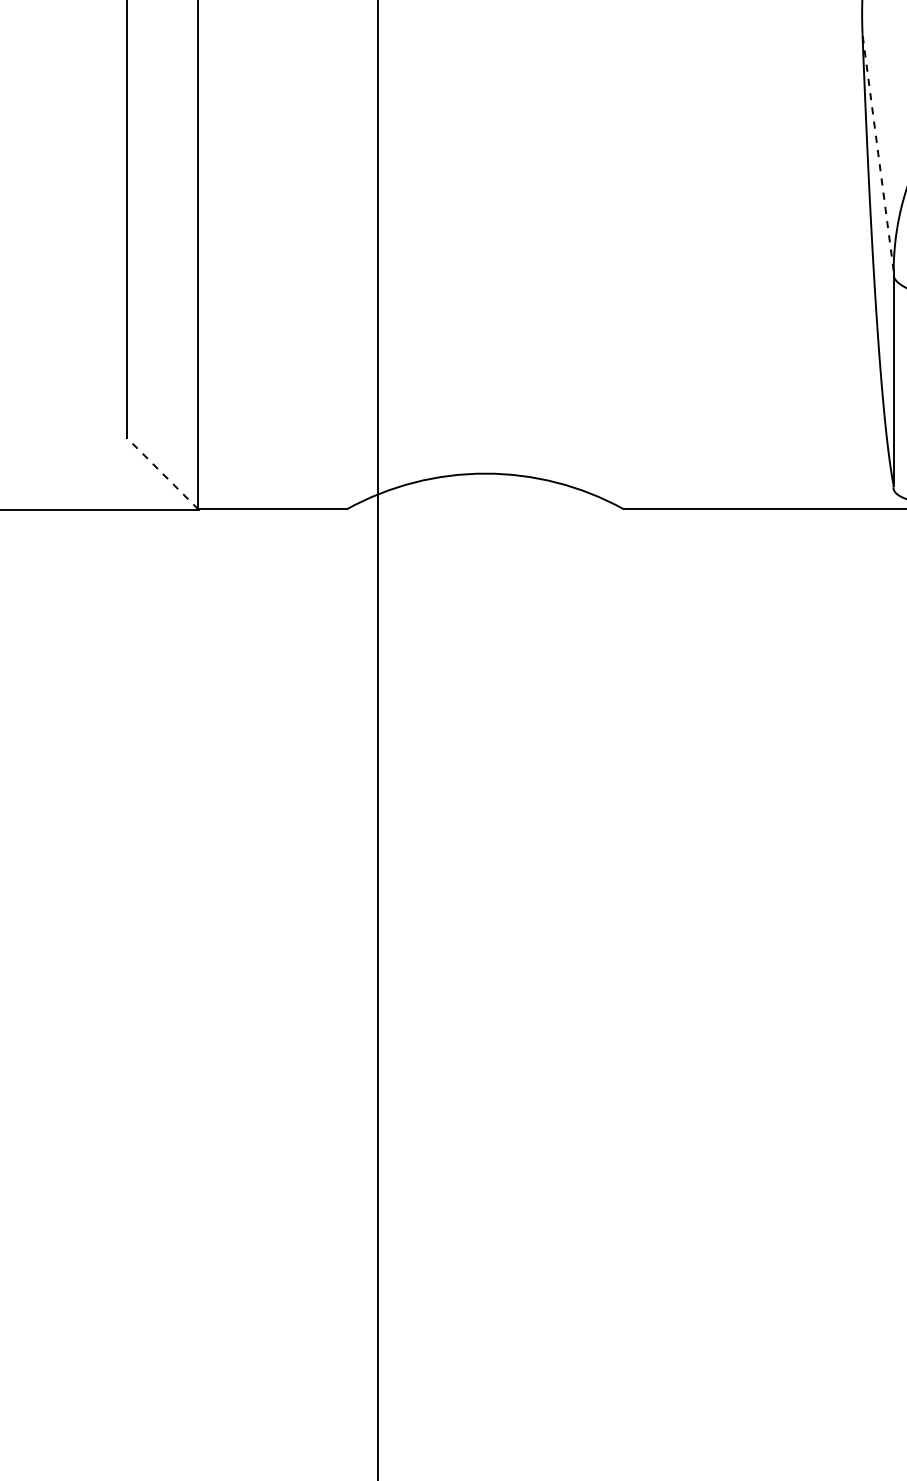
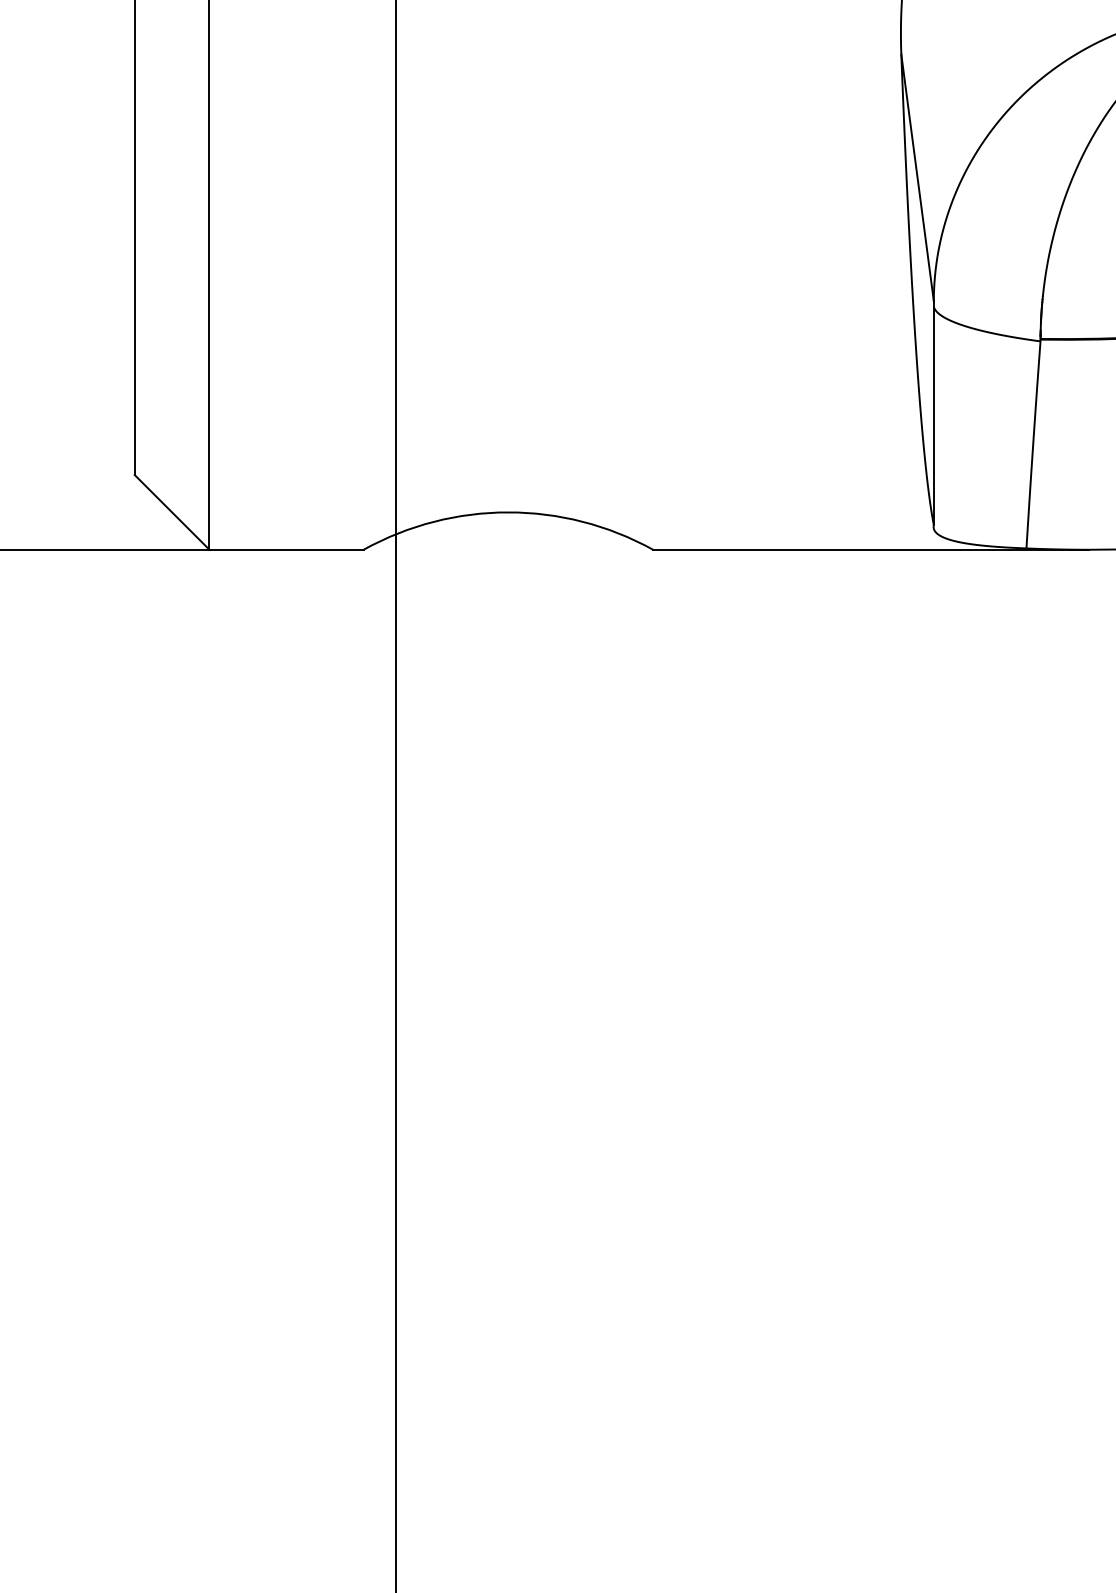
line: (878, 152) -> (917, 177), dashed -> solid
line: (162, 473) -> (172, 512), dashed -> solid

